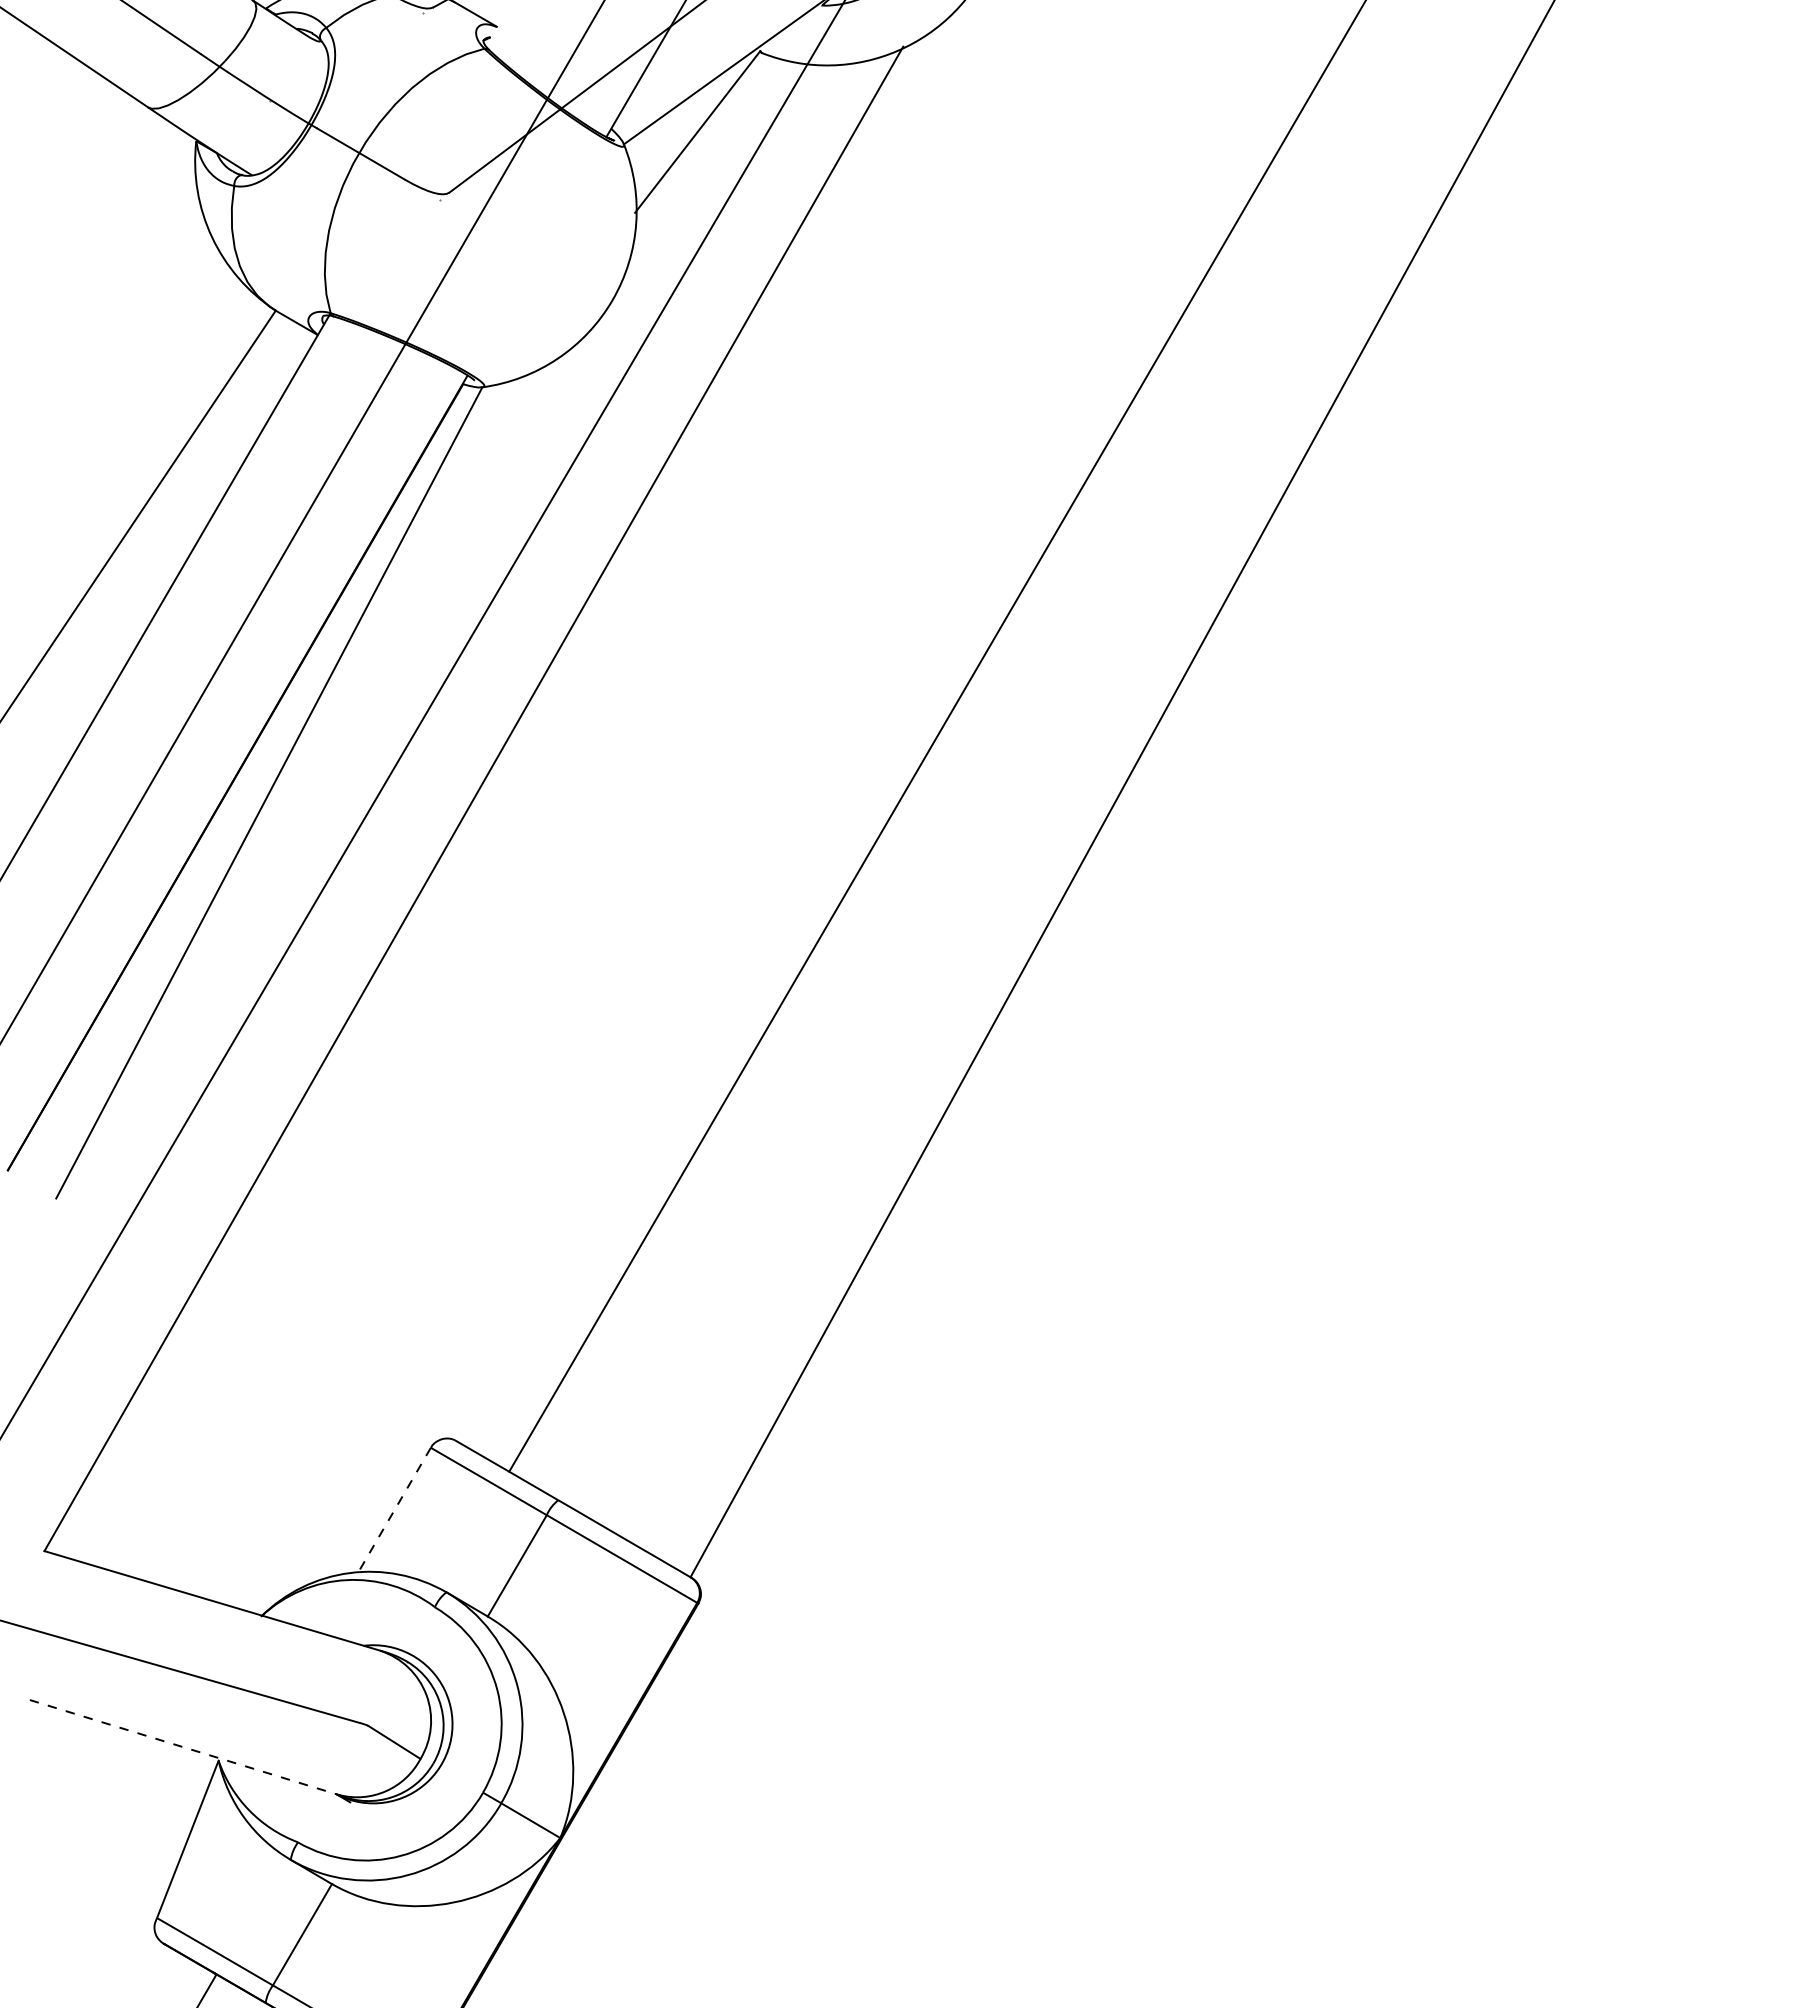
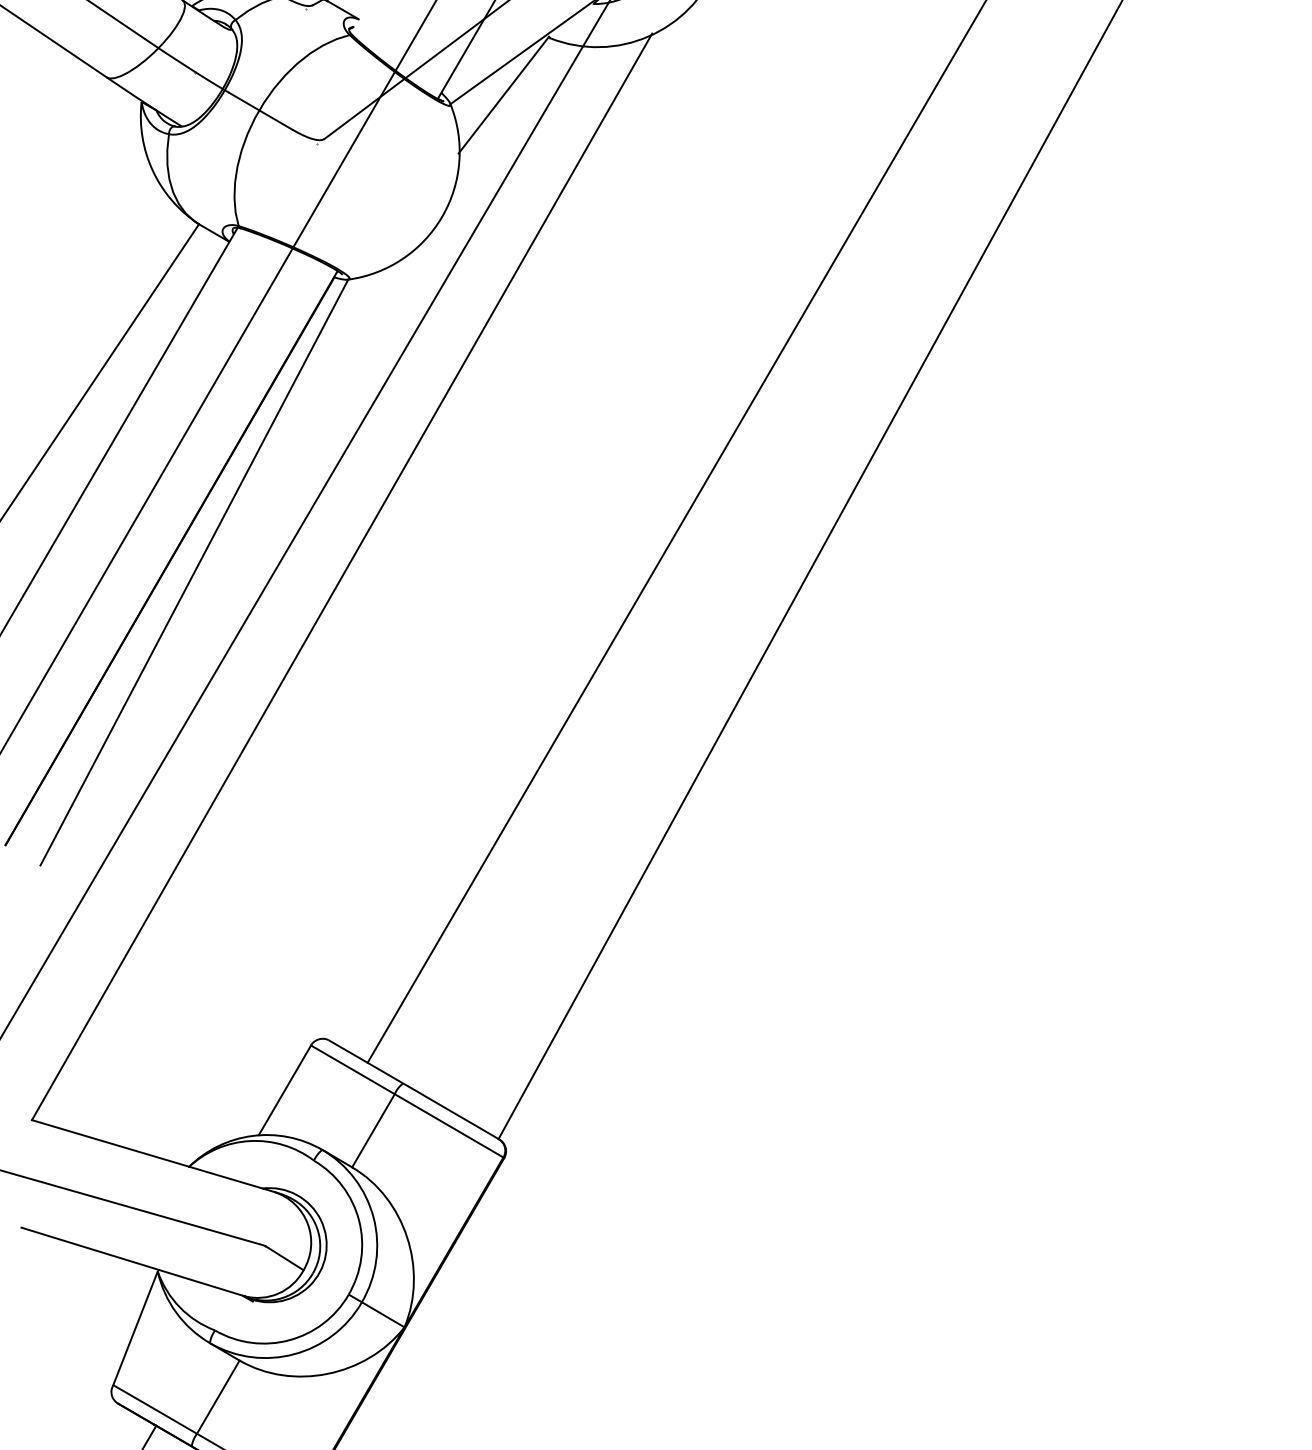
line: (394, 1509) -> (284, 1090), dashed -> solid
line: (184, 1747) -> (133, 1261), dashed -> solid

